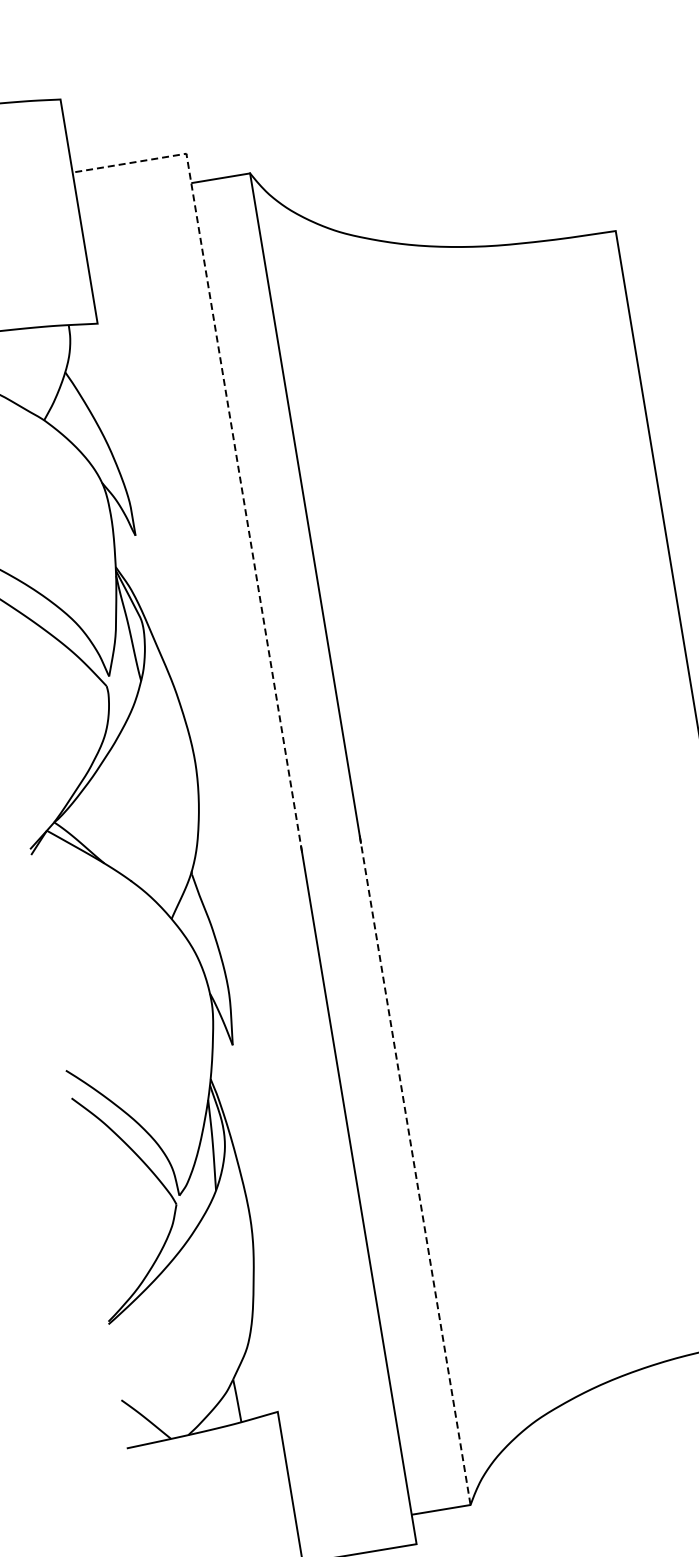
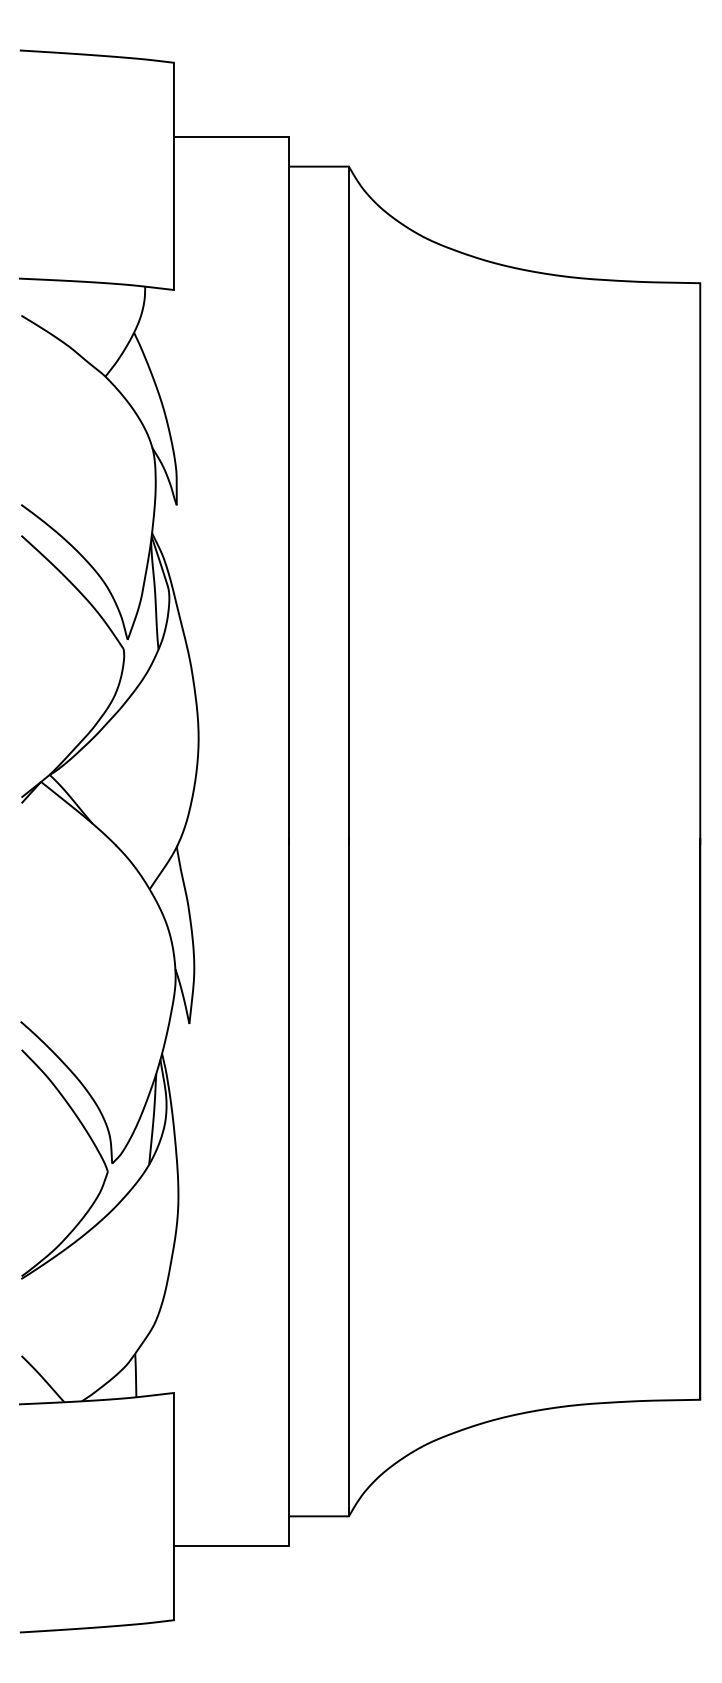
line: (234, 444) -> (289, 431), dashed -> solid
line: (414, 1170) -> (348, 1177), dashed -> solid

